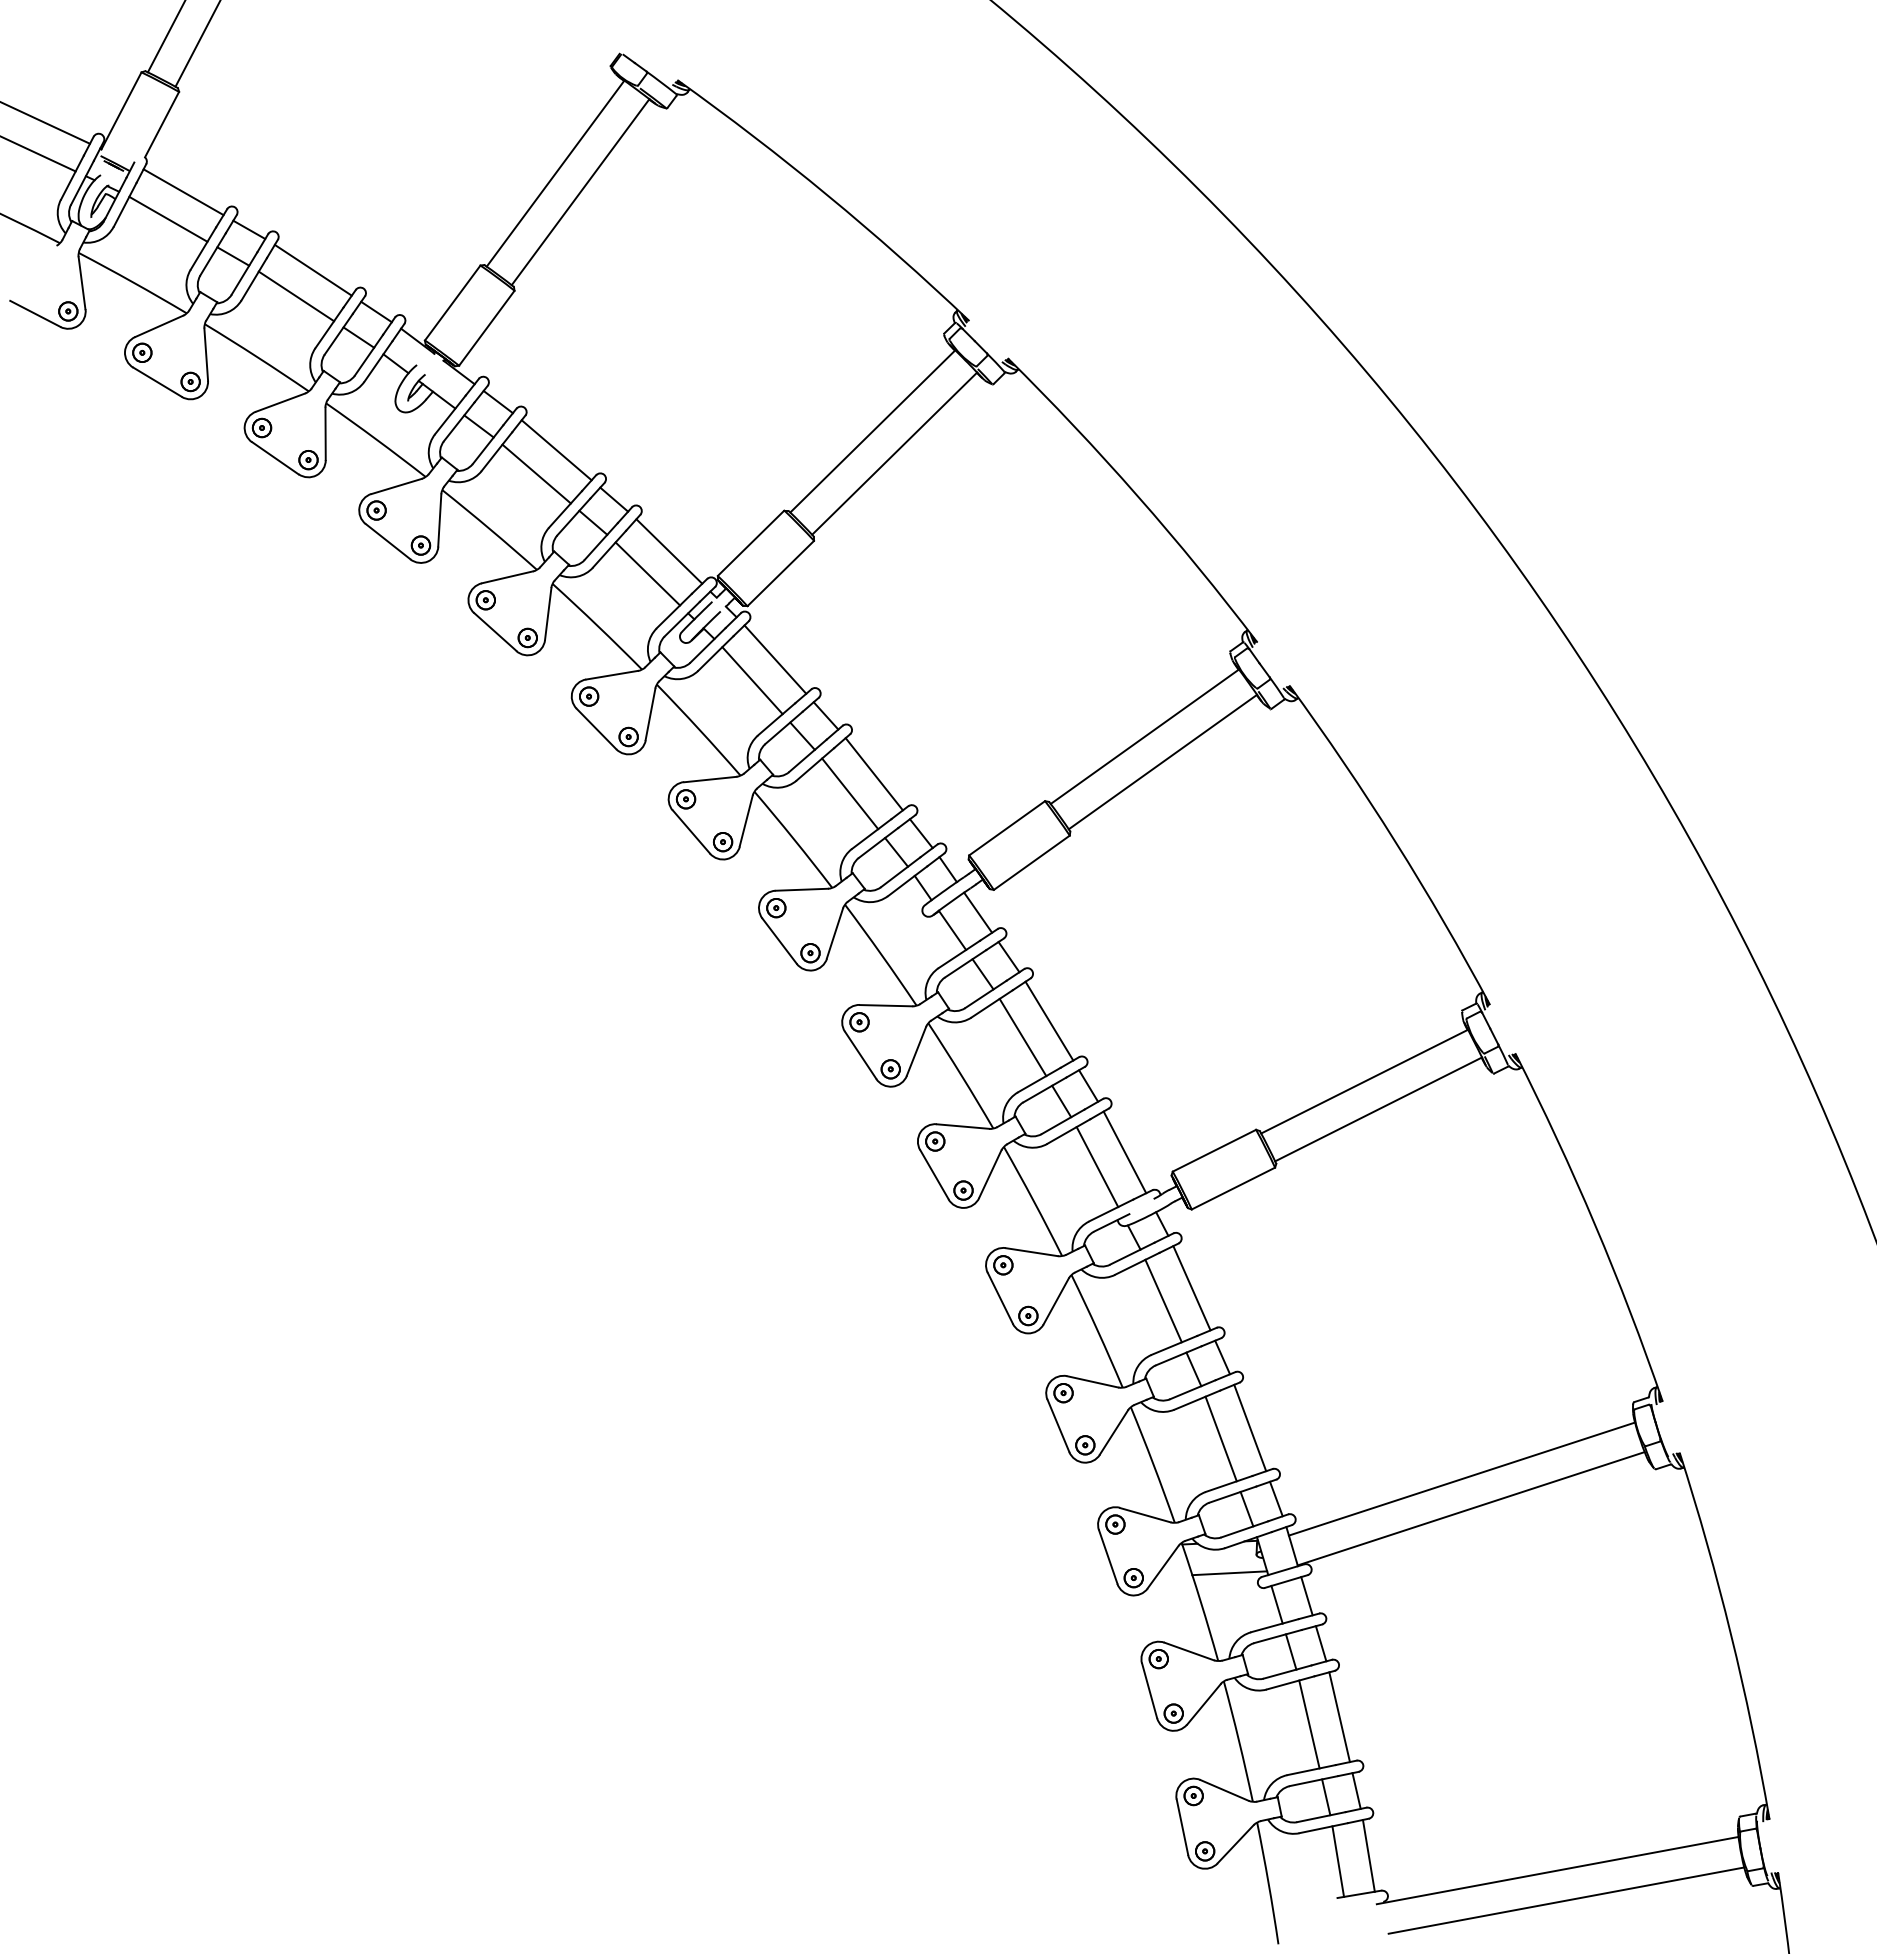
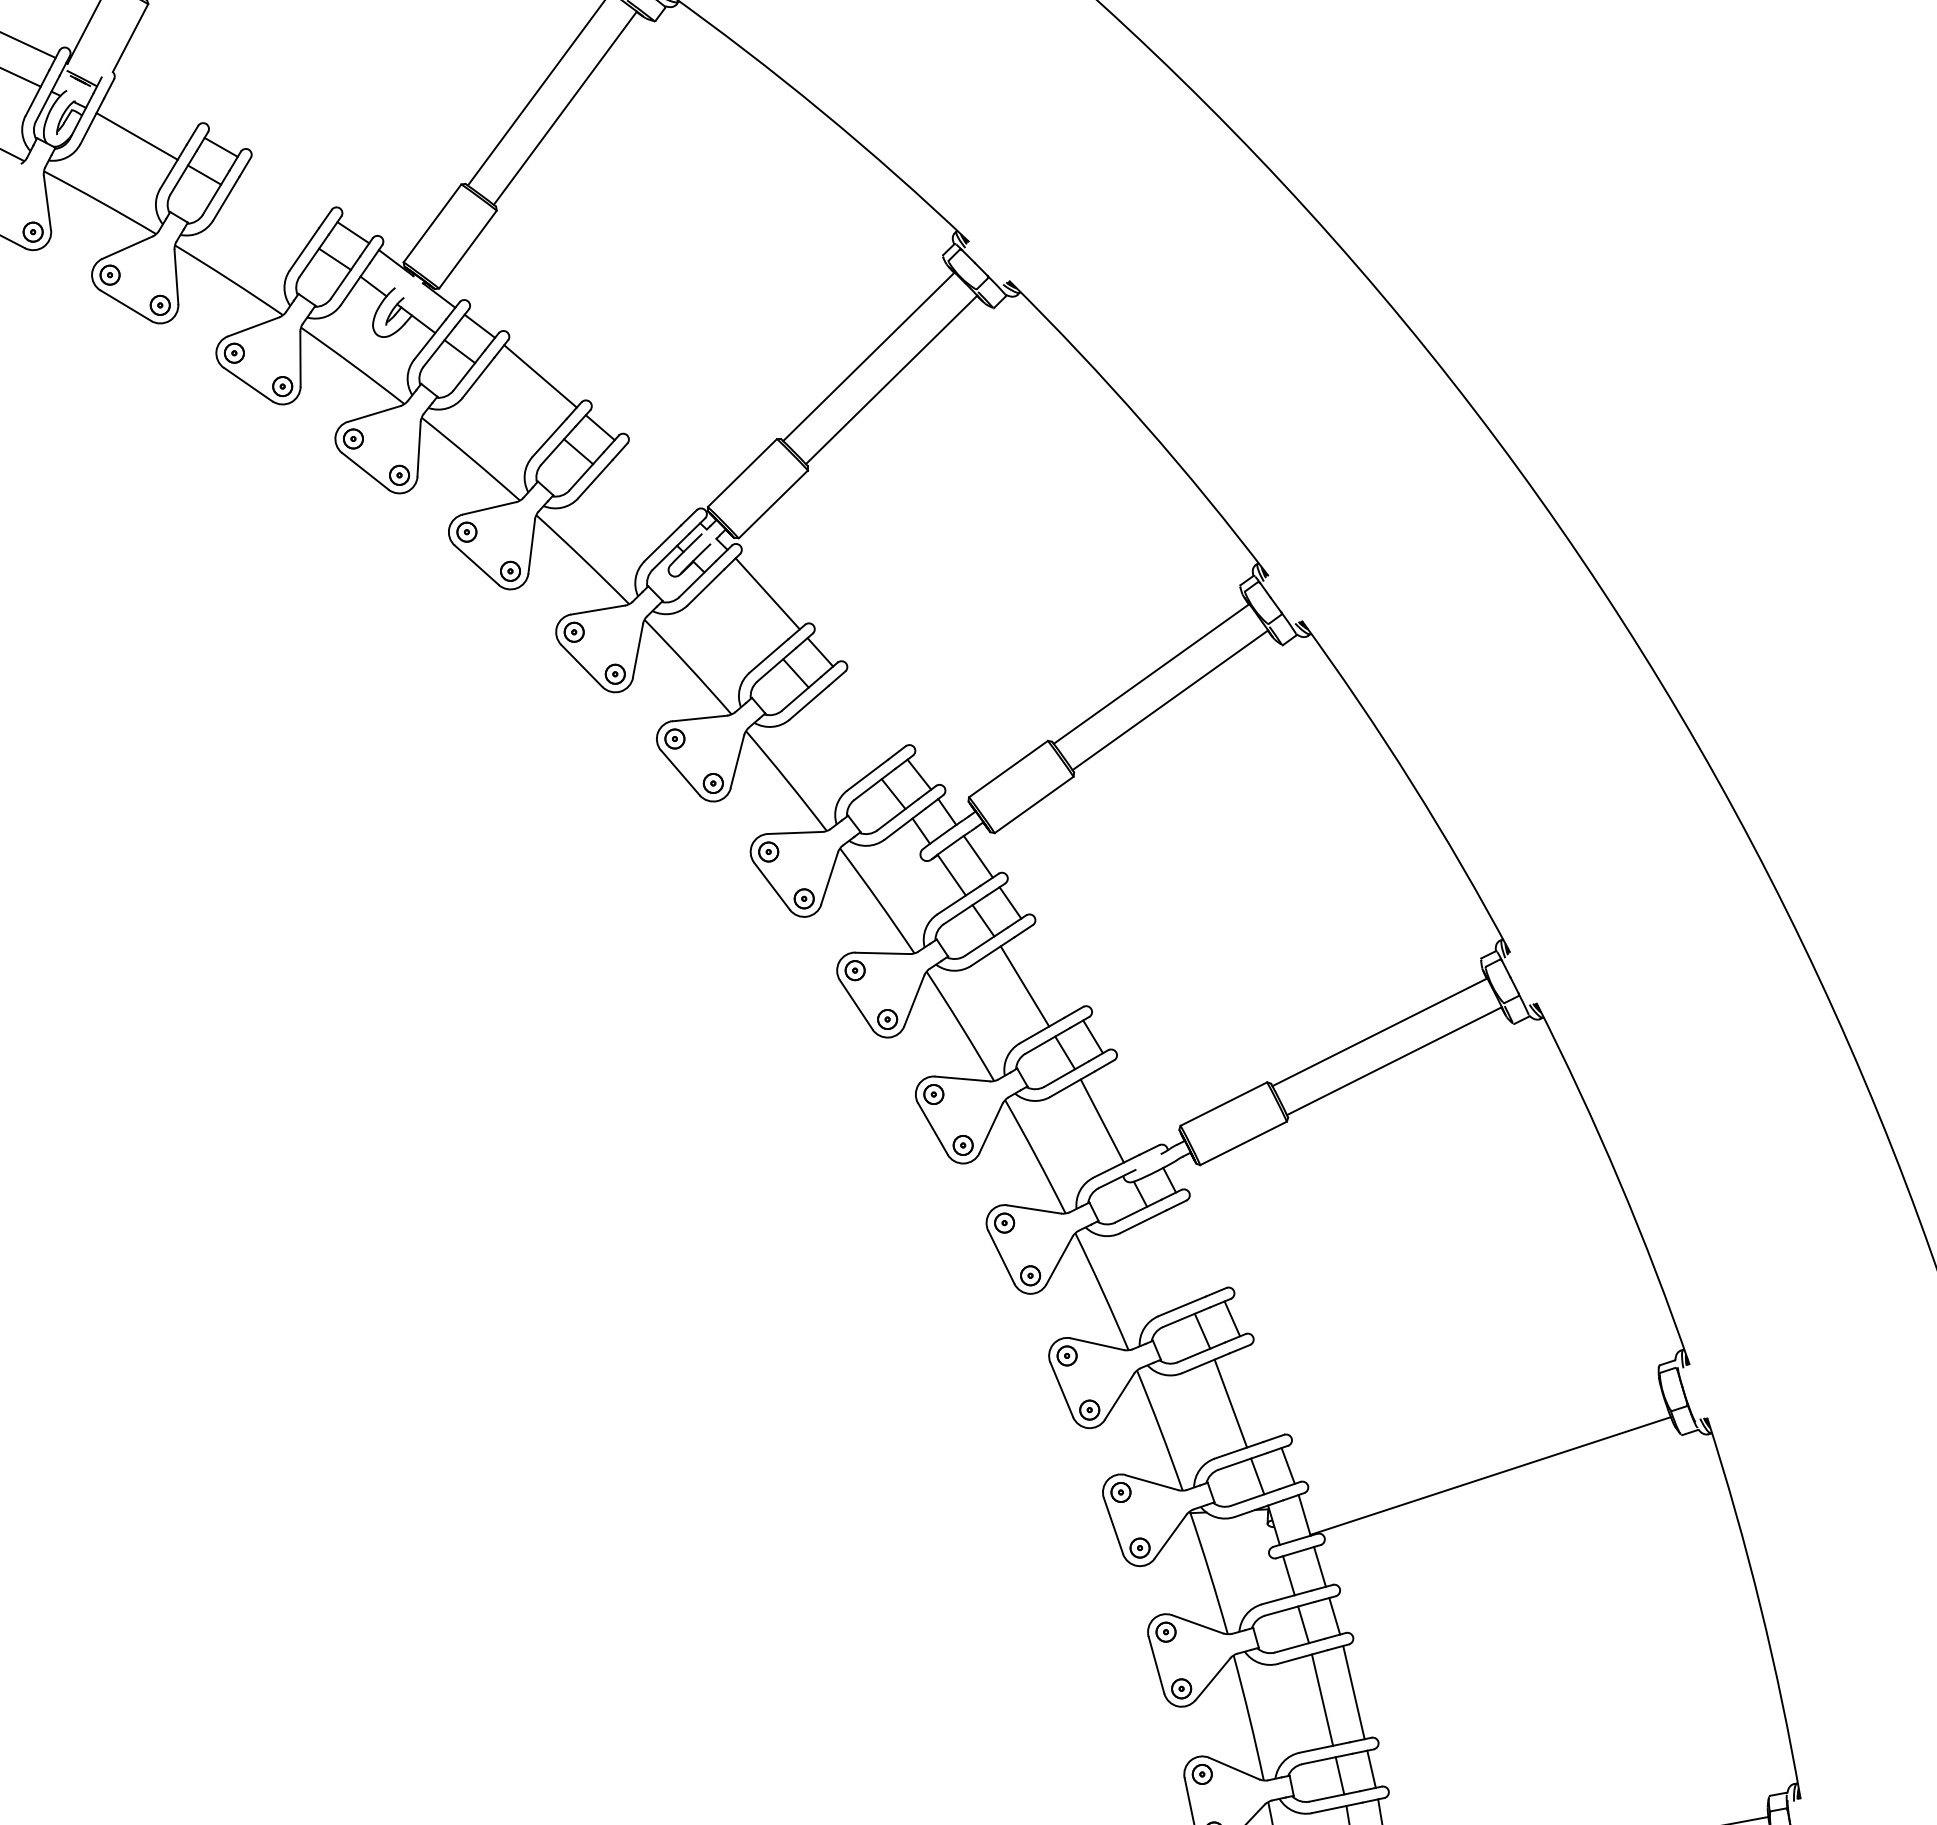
line: (183, 192) -> (152, 108), removed
line: (312, 269) -> (286, 188), removed
line: (296, 296) -> (270, 216), removed
line: (536, 473) -> (519, 400), removed
line: (669, 551) -> (657, 481), removed
line: (647, 573) -> (634, 504), removed
line: (752, 680) -> (743, 615), removed
line: (873, 774) -> (869, 713), removed
line: (850, 793) -> (845, 732), removed
line: (1049, 1020) -> (1052, 968), removed
line: (1124, 1152) -> (1130, 1105), removed
line: (1191, 1288) -> (1200, 1247), removed
line: (1163, 1300) -> (1170, 1259), removed
line: (1250, 1427) -> (1261, 1391), removed
line: (1461, 1478) -> (1480, 1444), removed
line: (1229, 1573) -> (1239, 1543), removed

